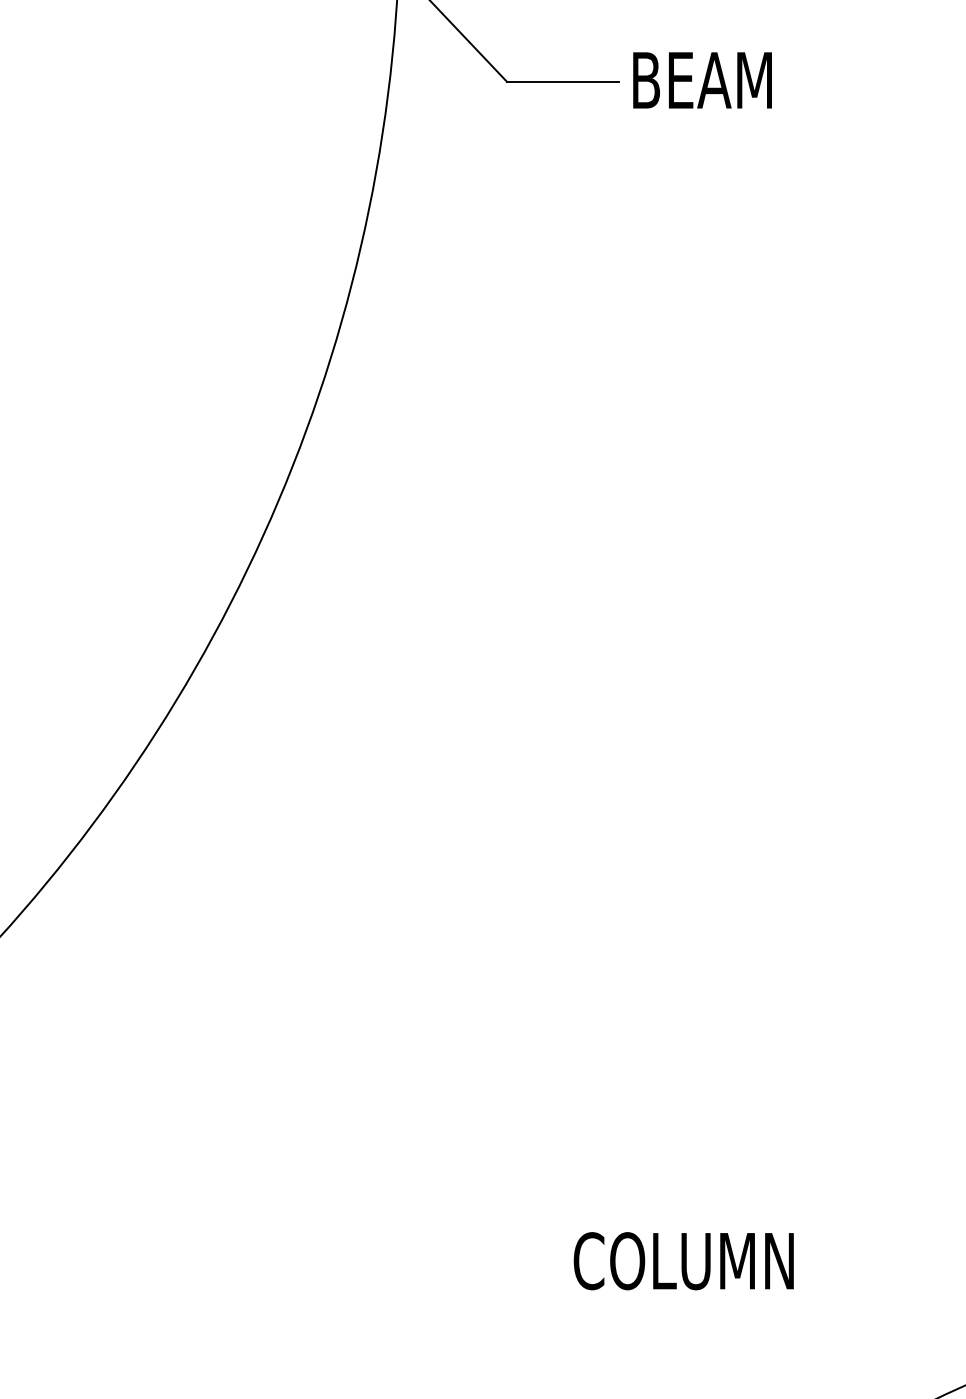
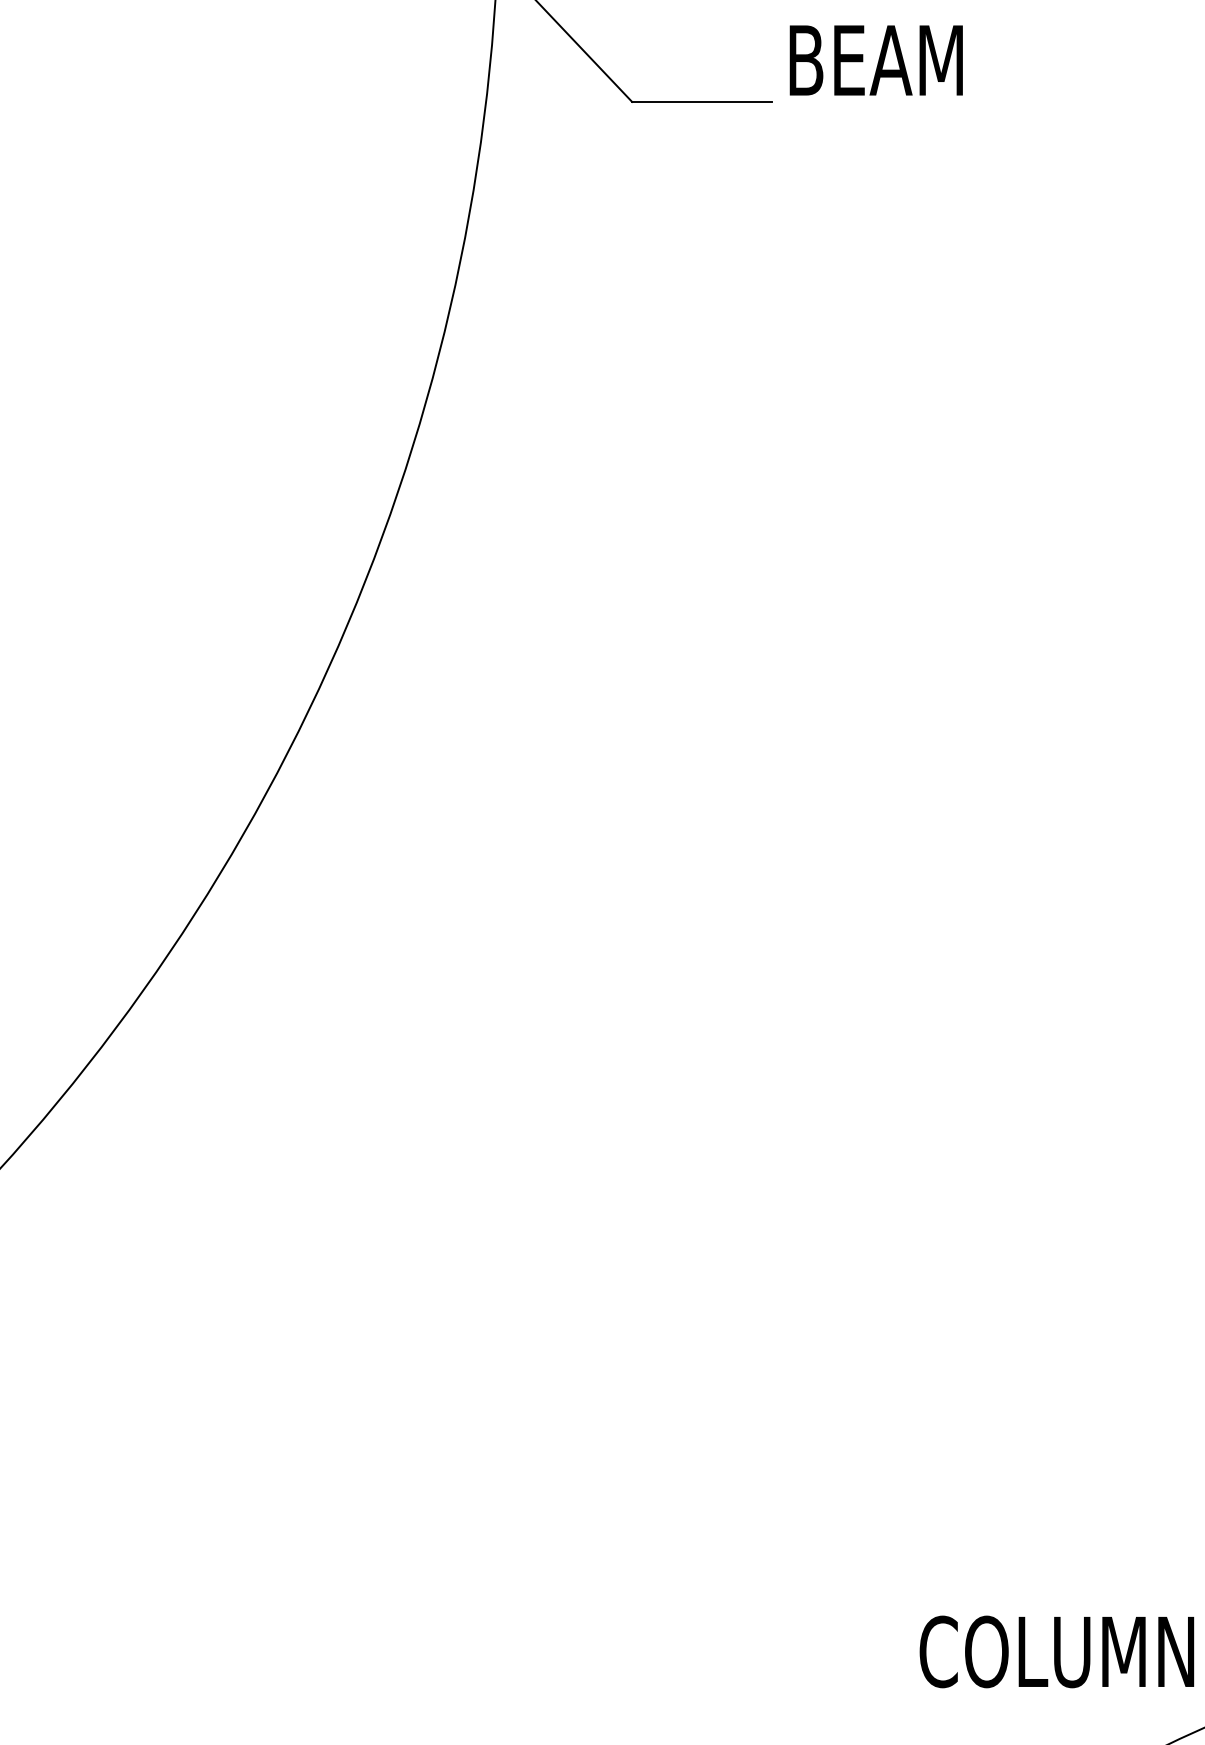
text: (701, 80) -> (875, 60), moved
text: (683, 1260) -> (1056, 1651), moved

